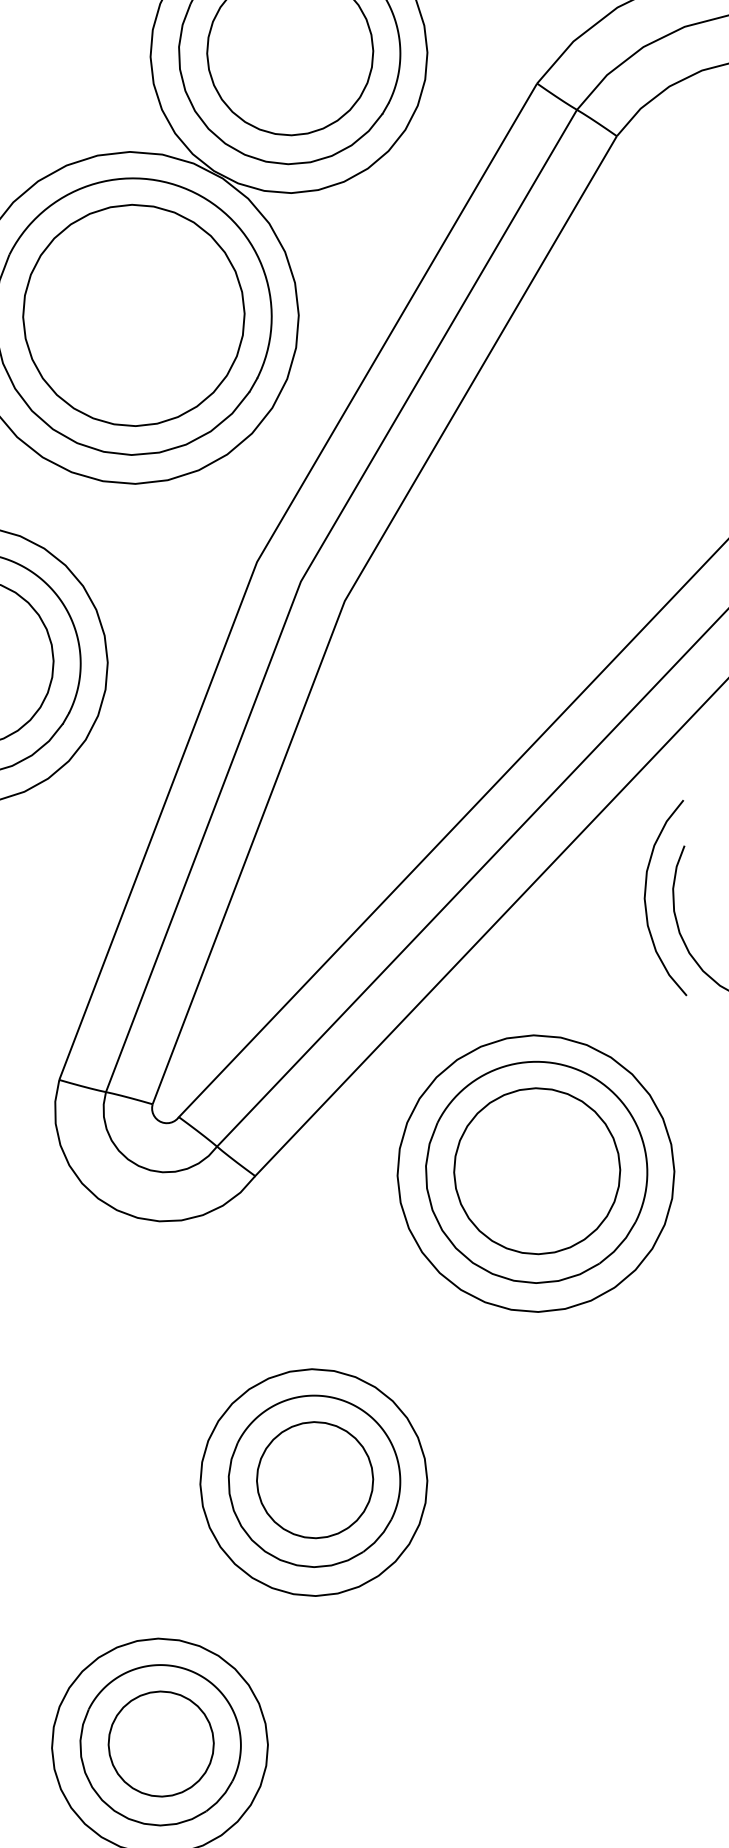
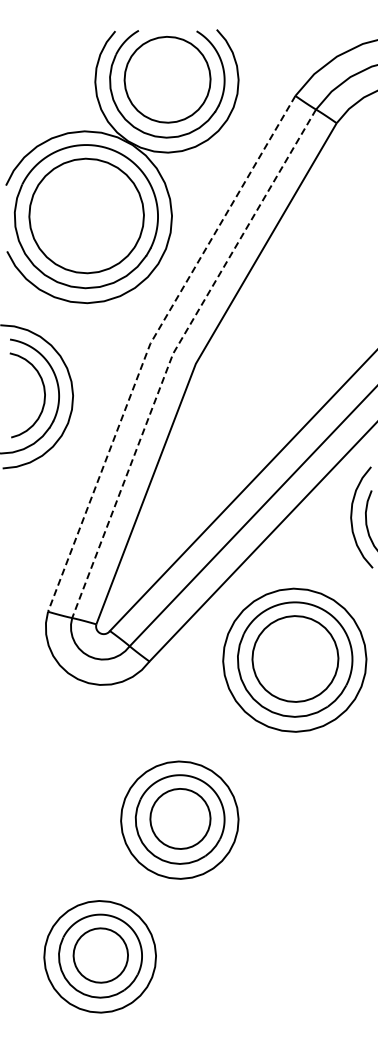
line: (257, 561) -> (150, 343), solid -> dashed
line: (301, 581) -> (173, 353), solid -> dashed

